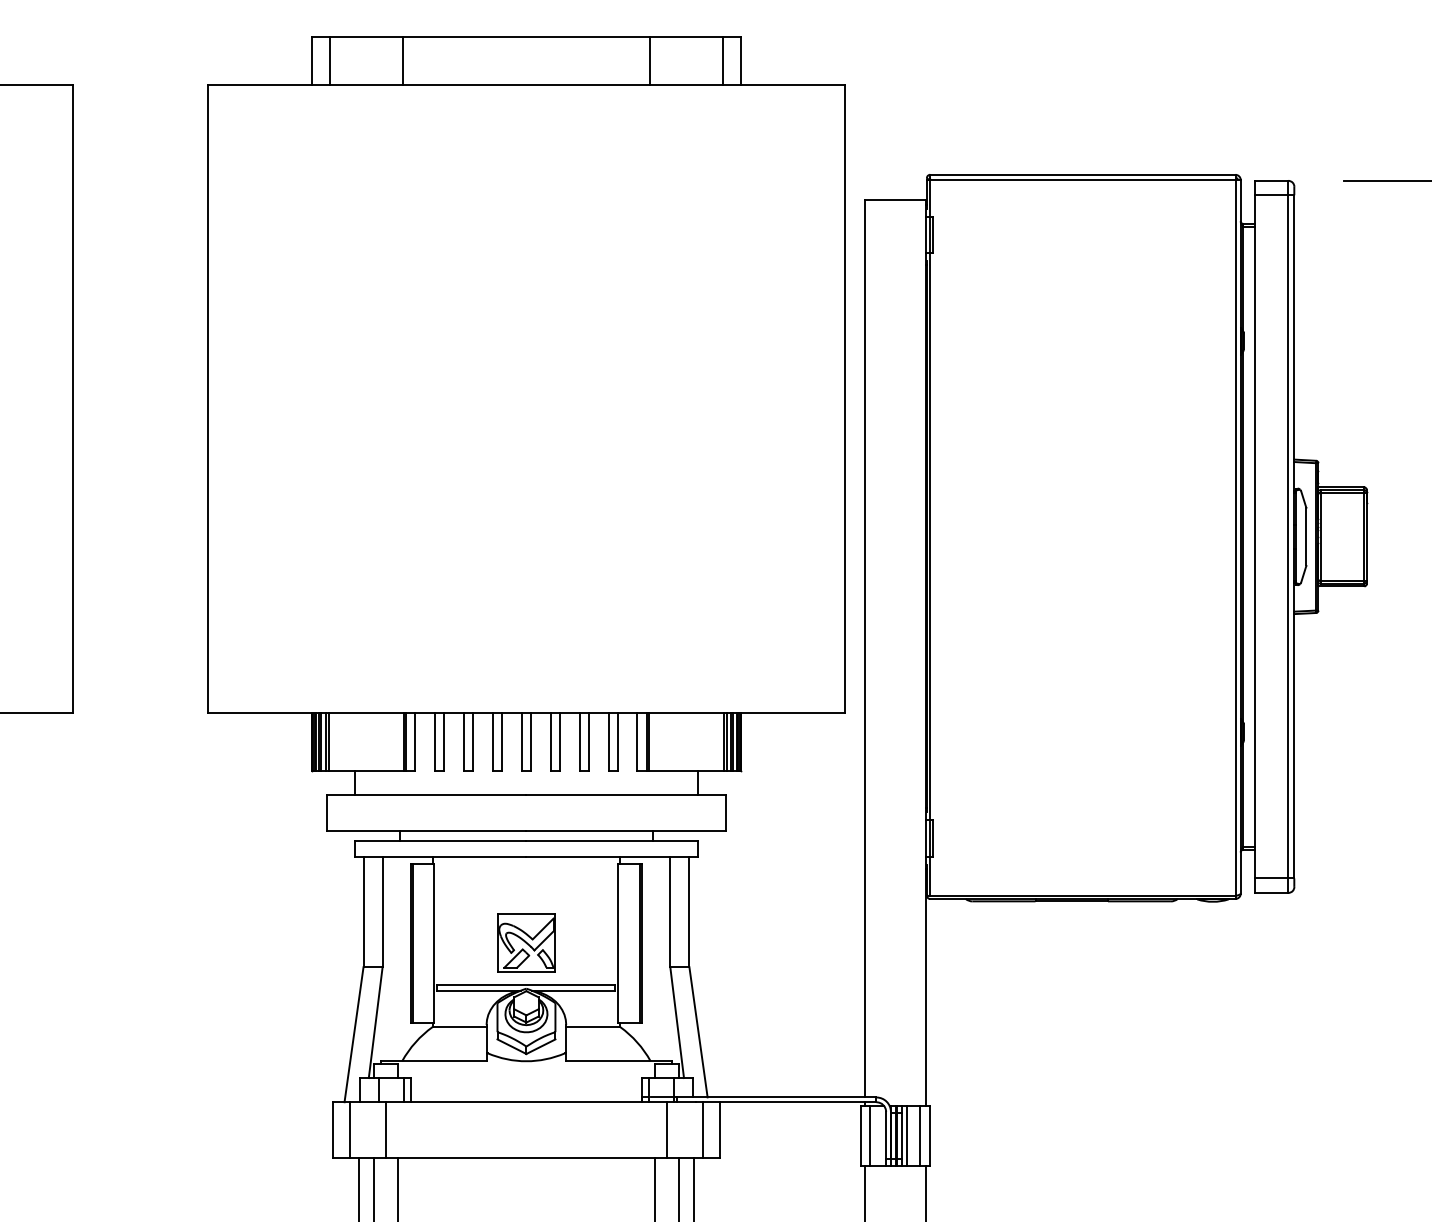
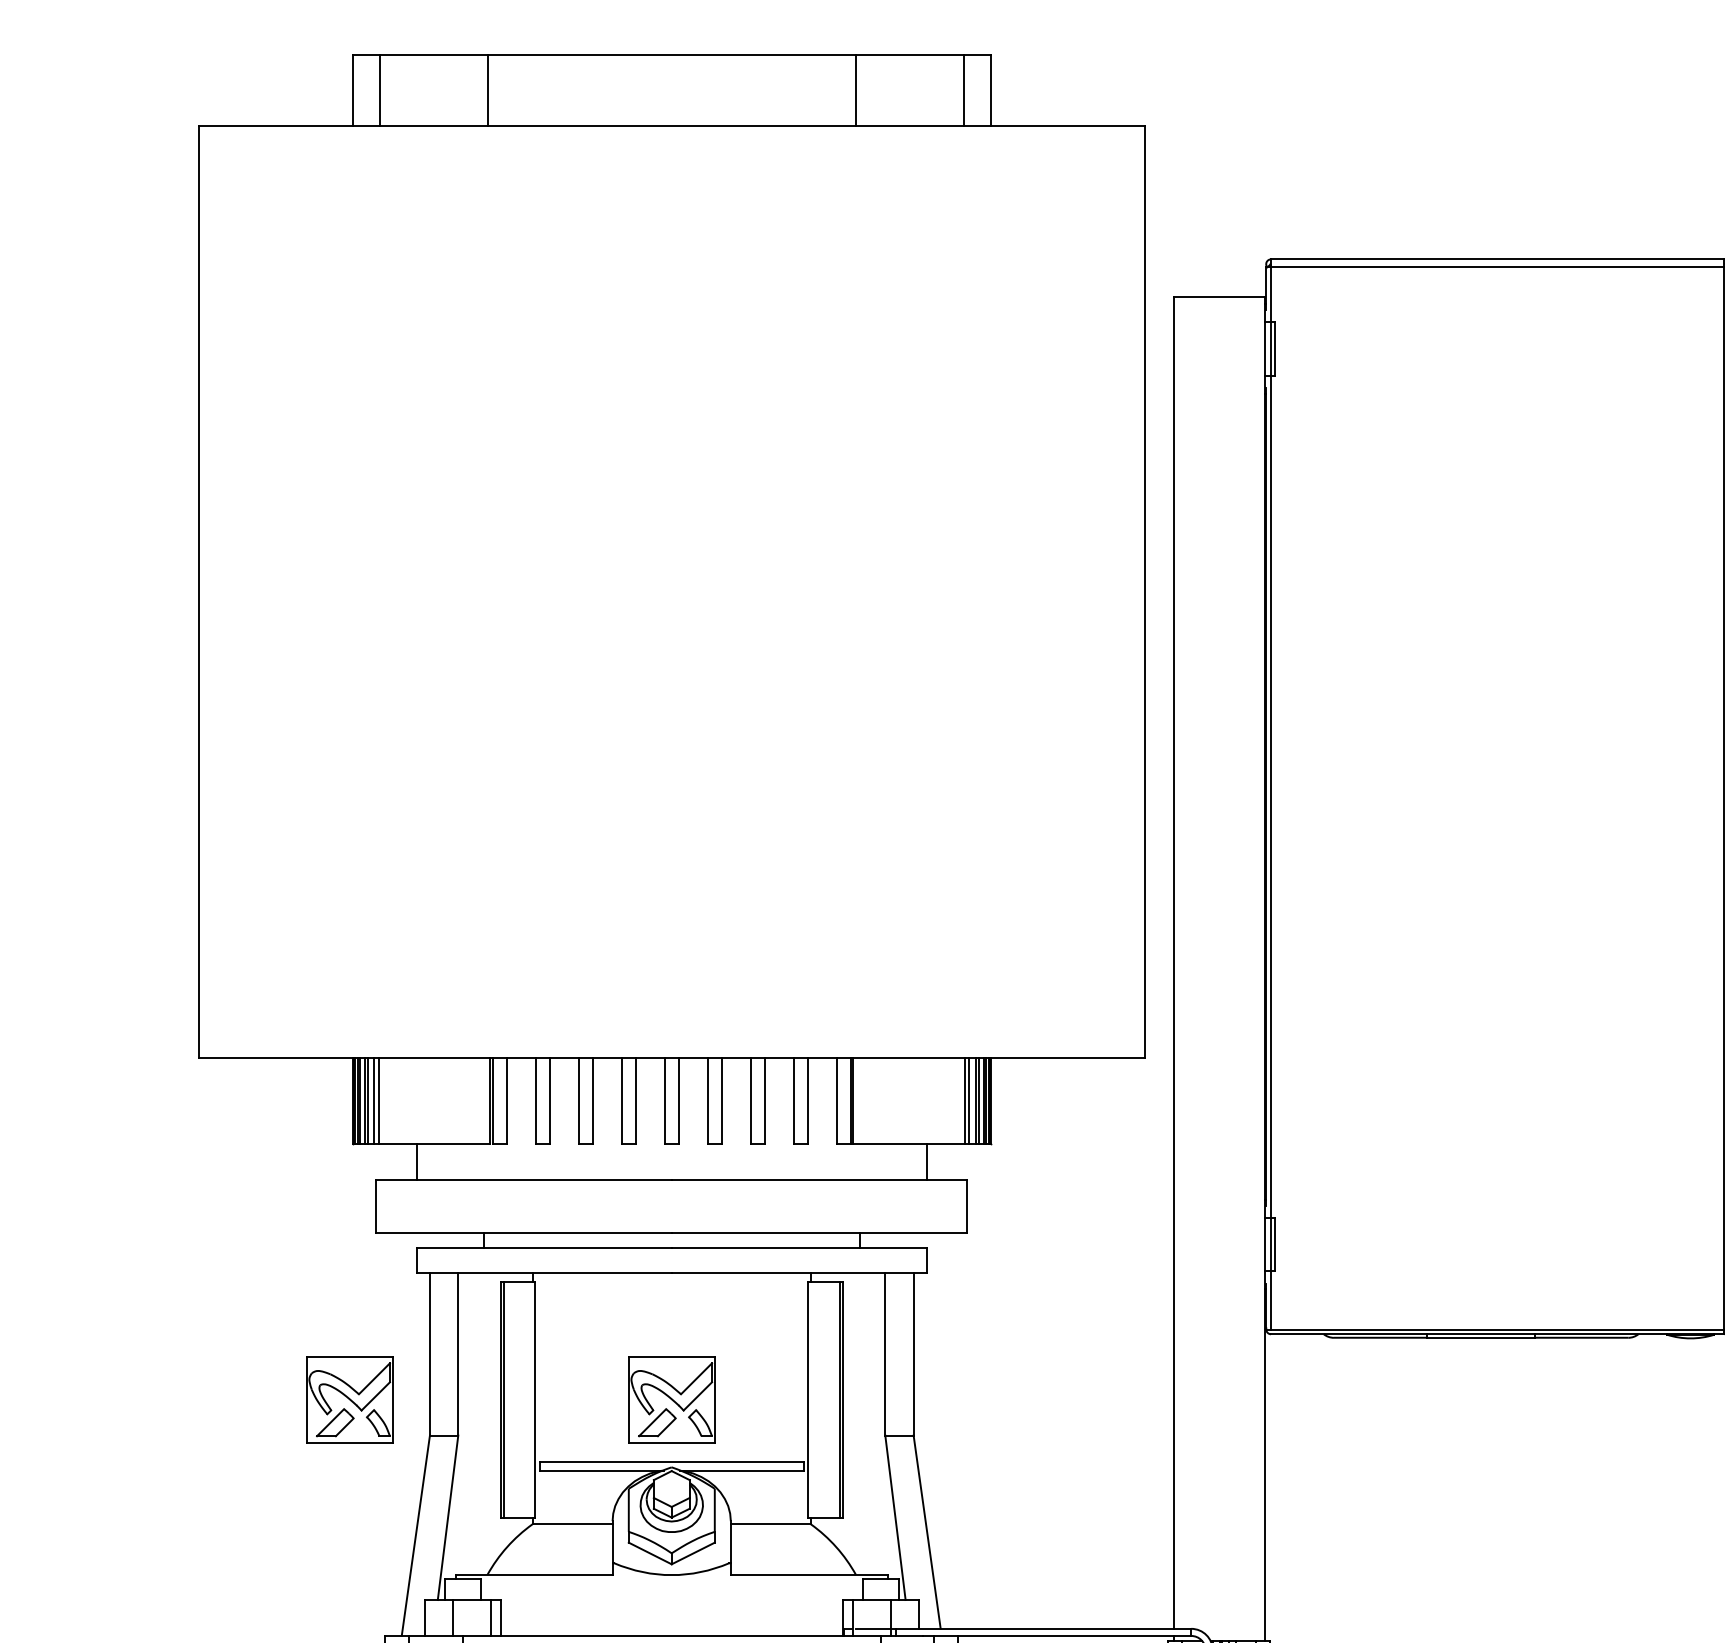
part: (309, 942) -> (349, 1398), added

